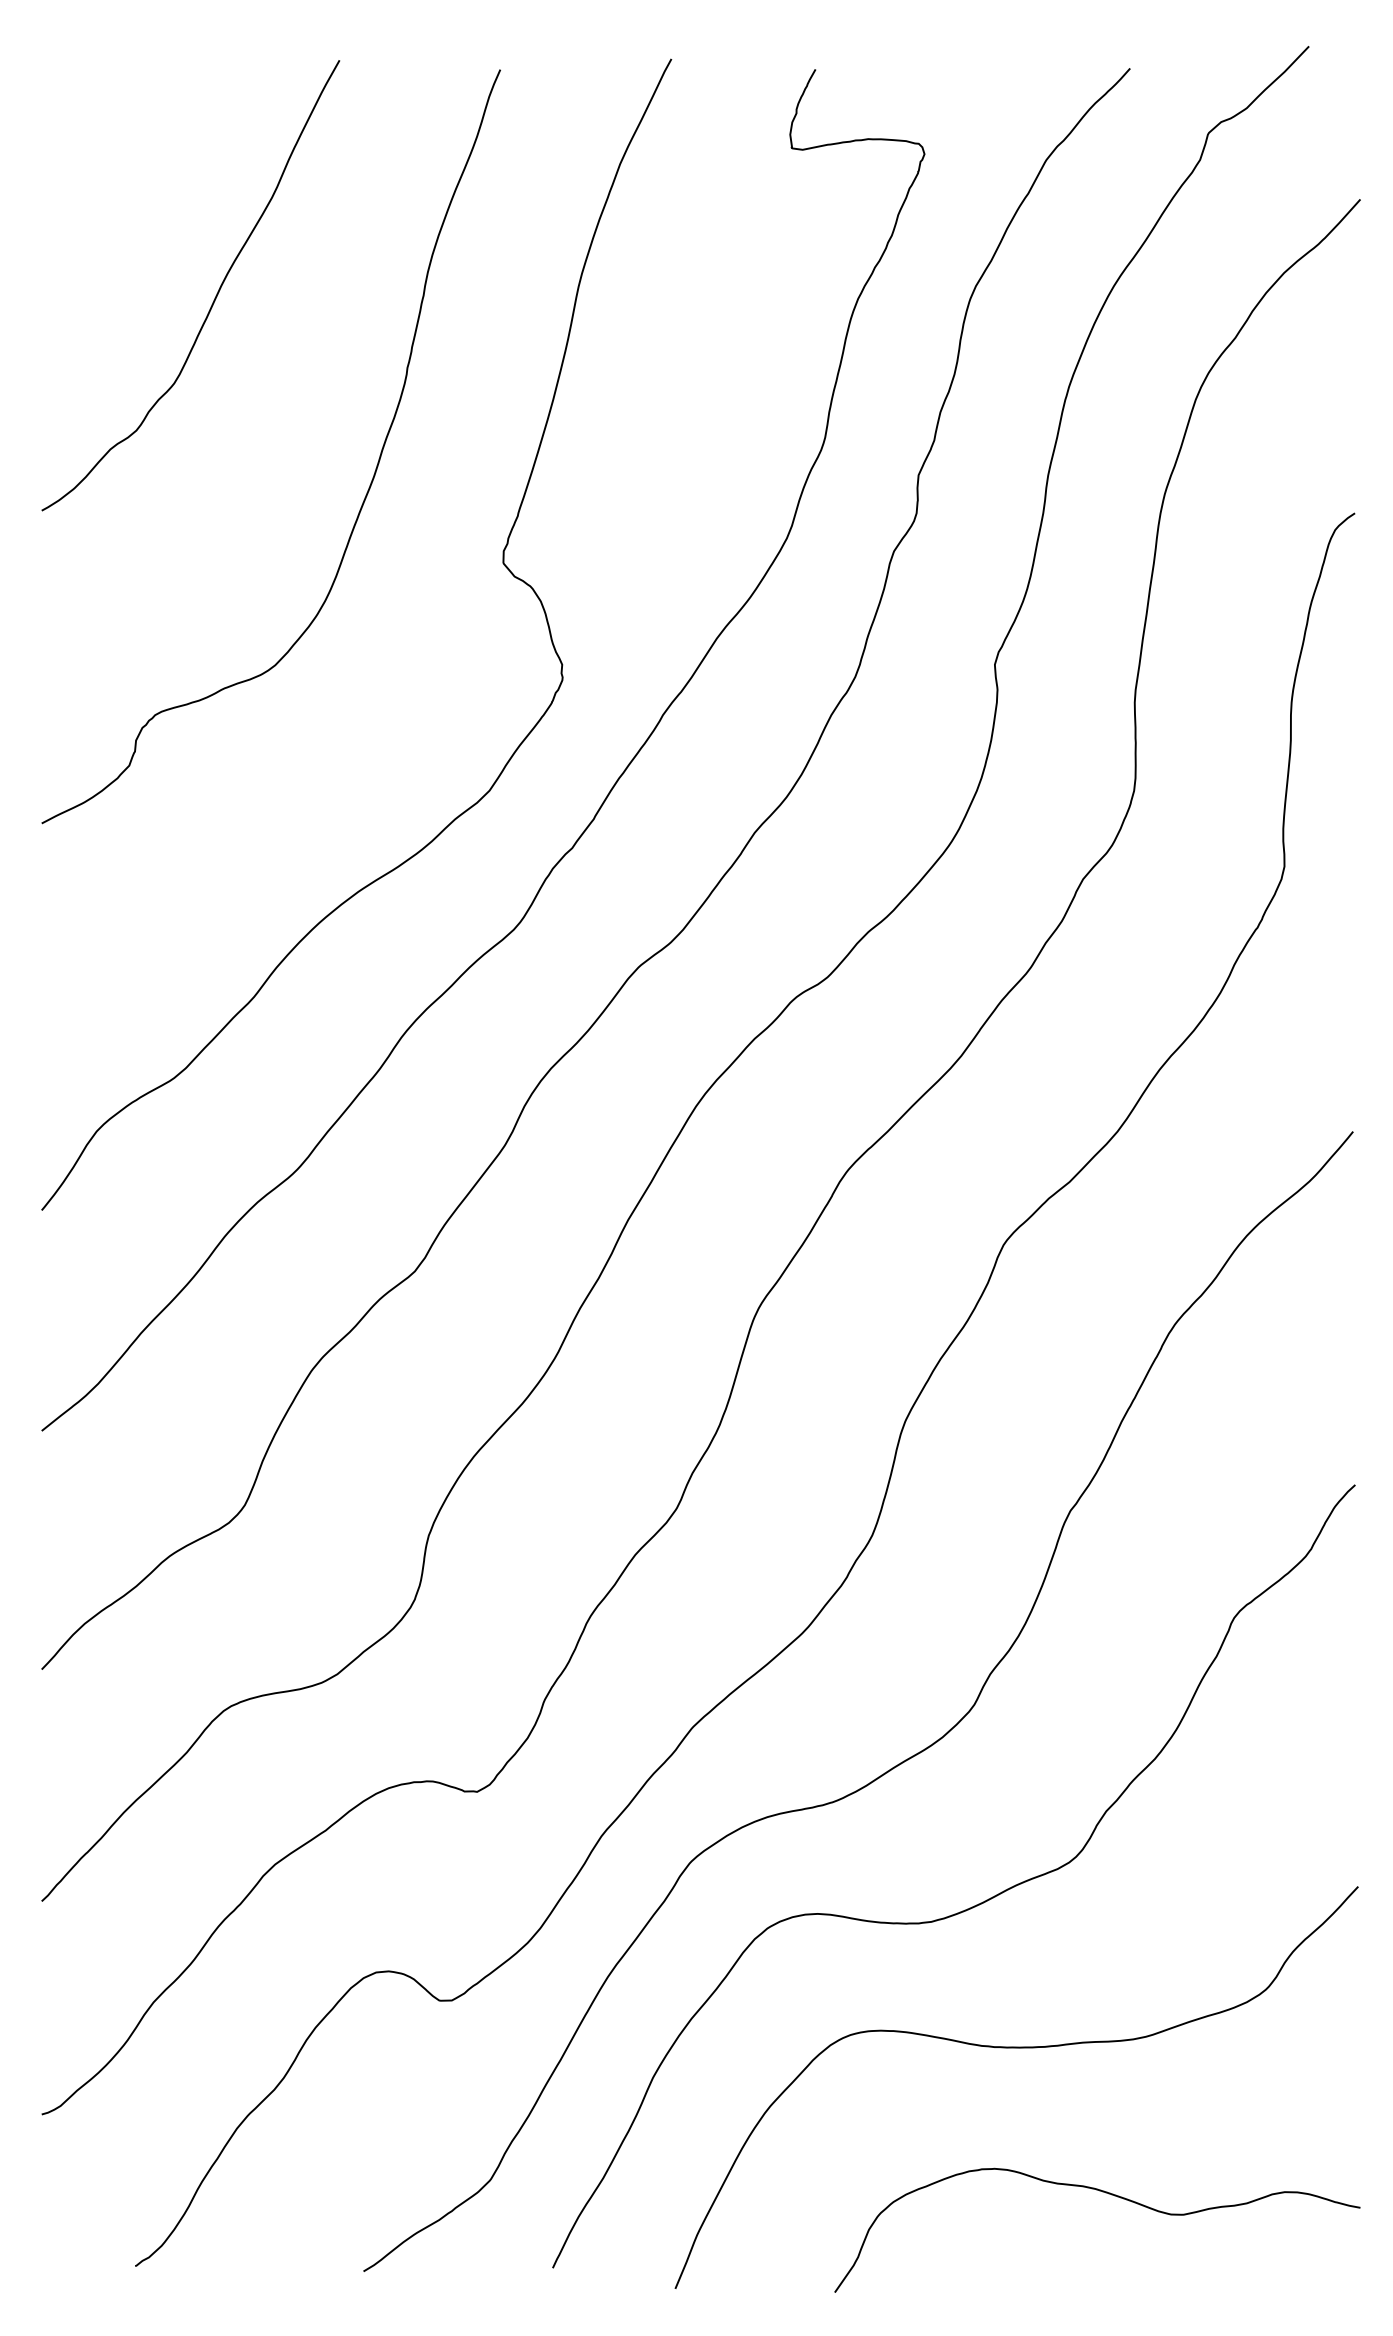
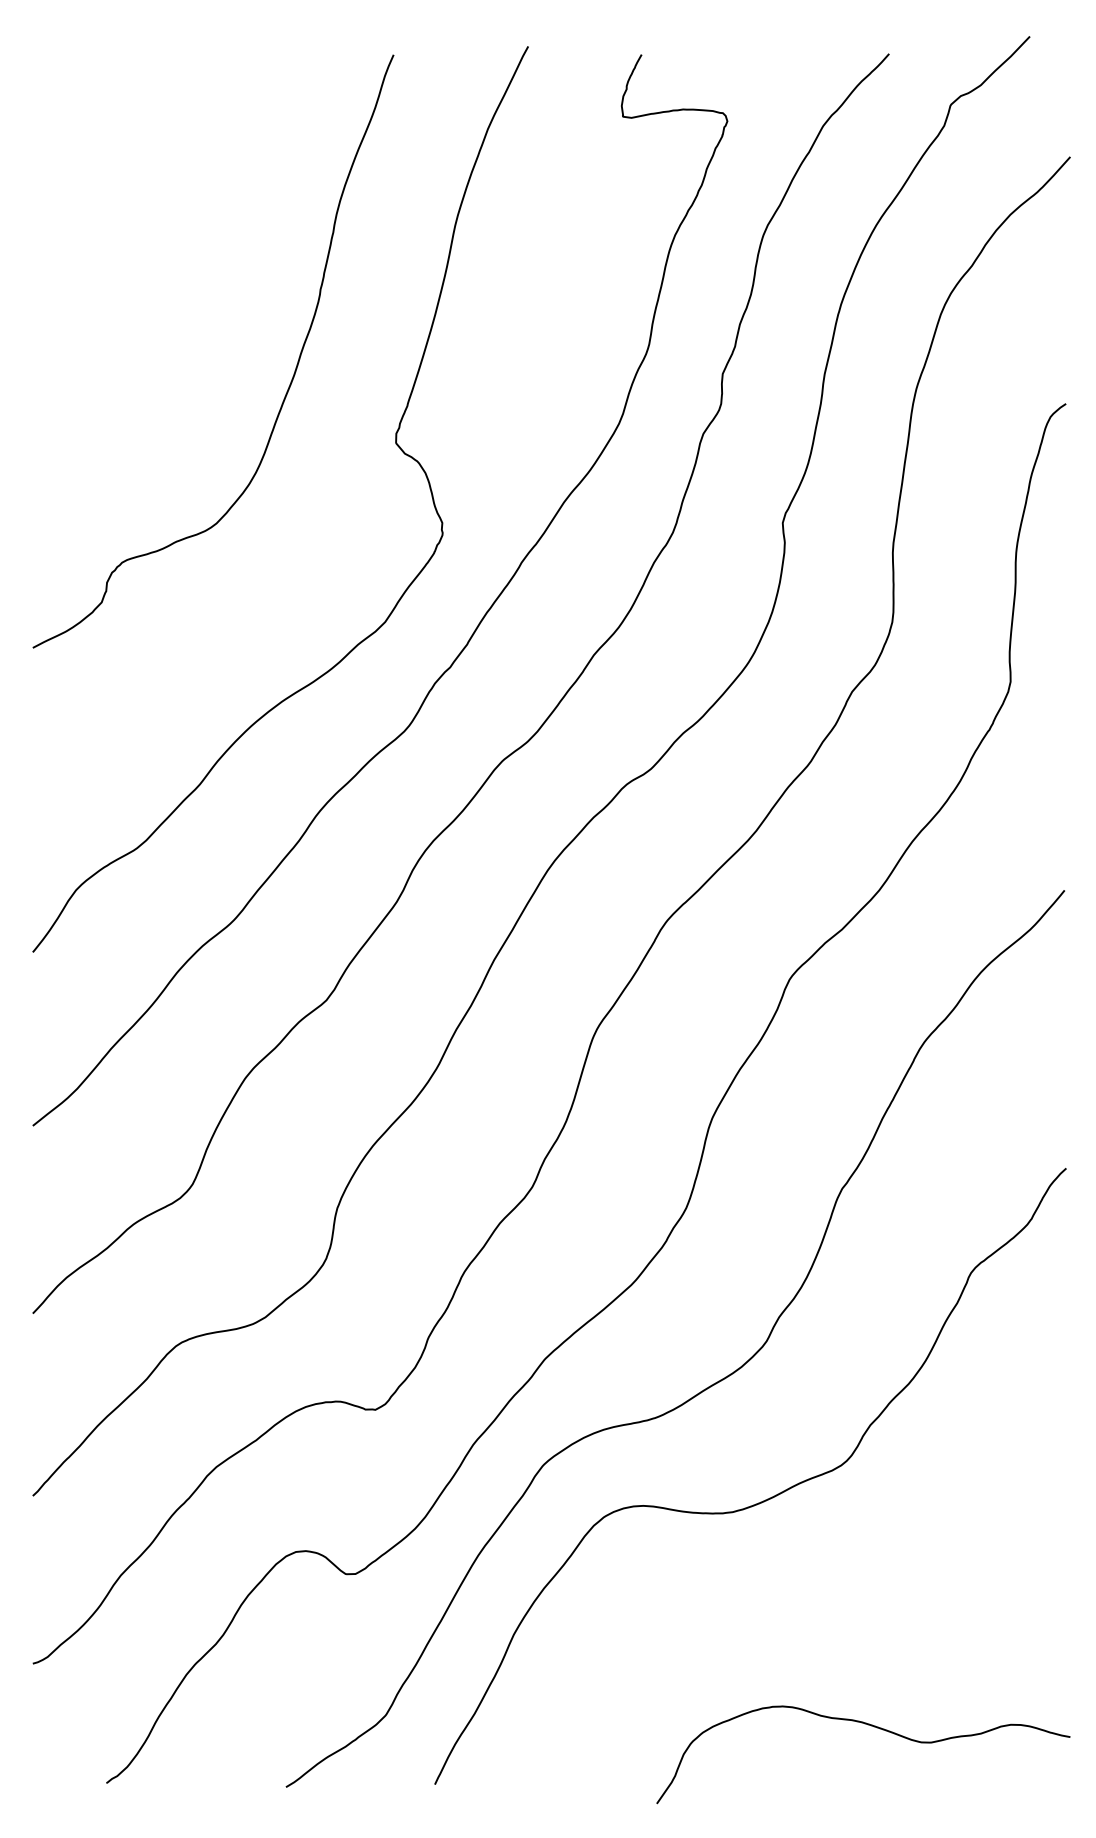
curve: (215, 295) -> (169, 232), removed
curve: (1016, 2048) -> (799, 1611), removed

